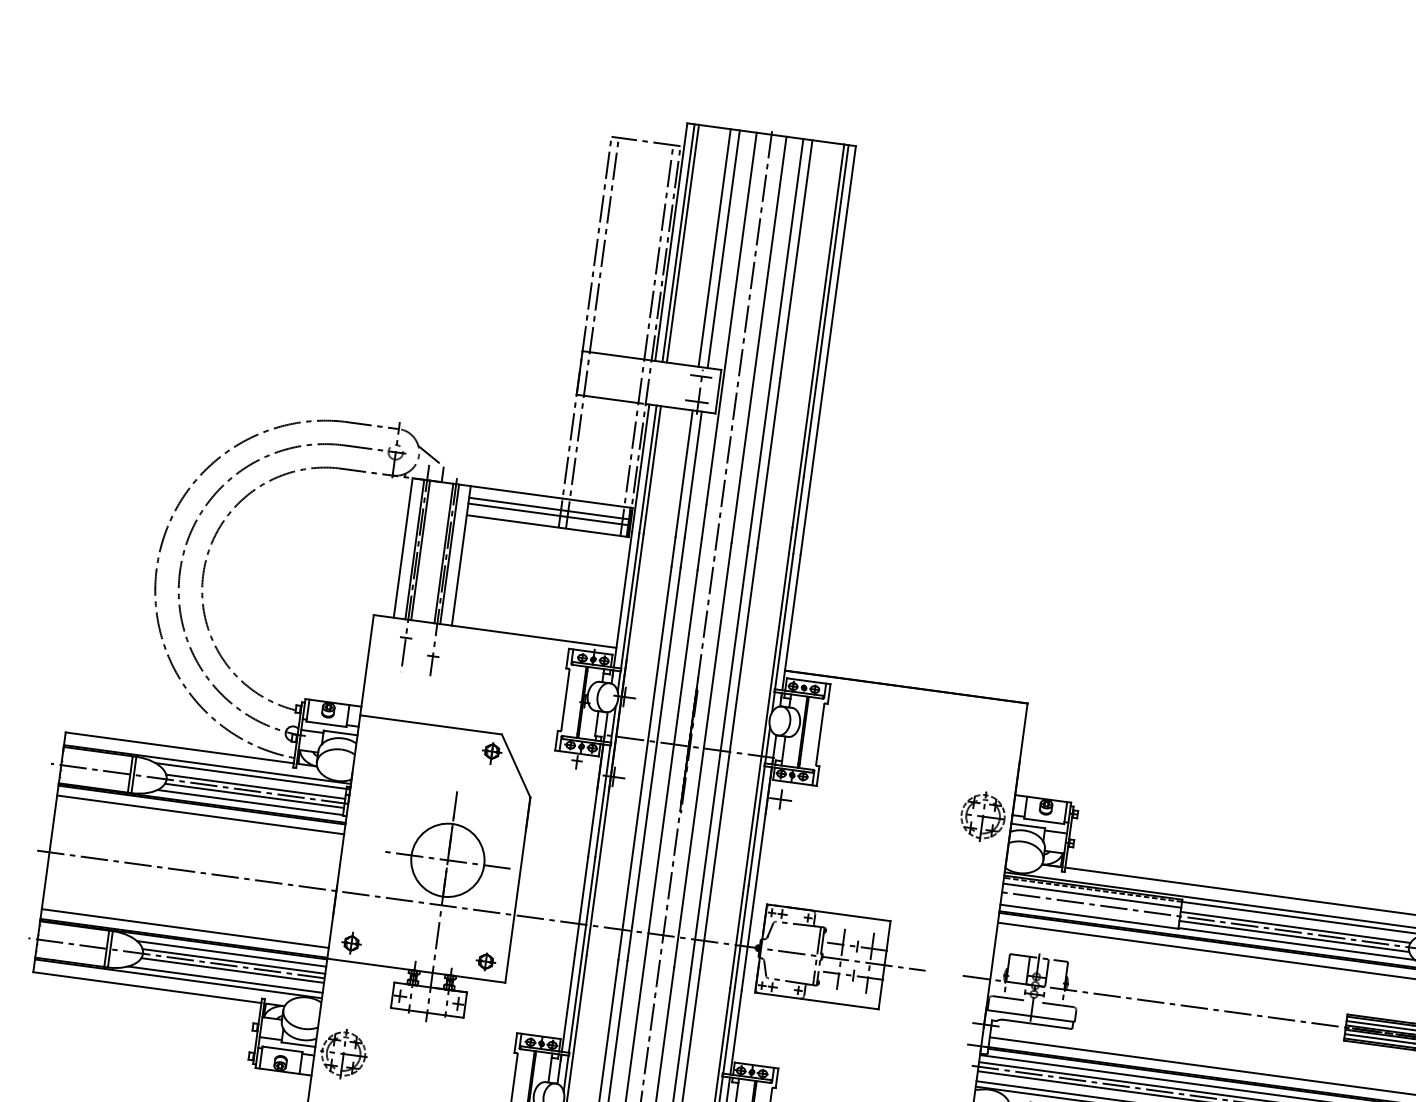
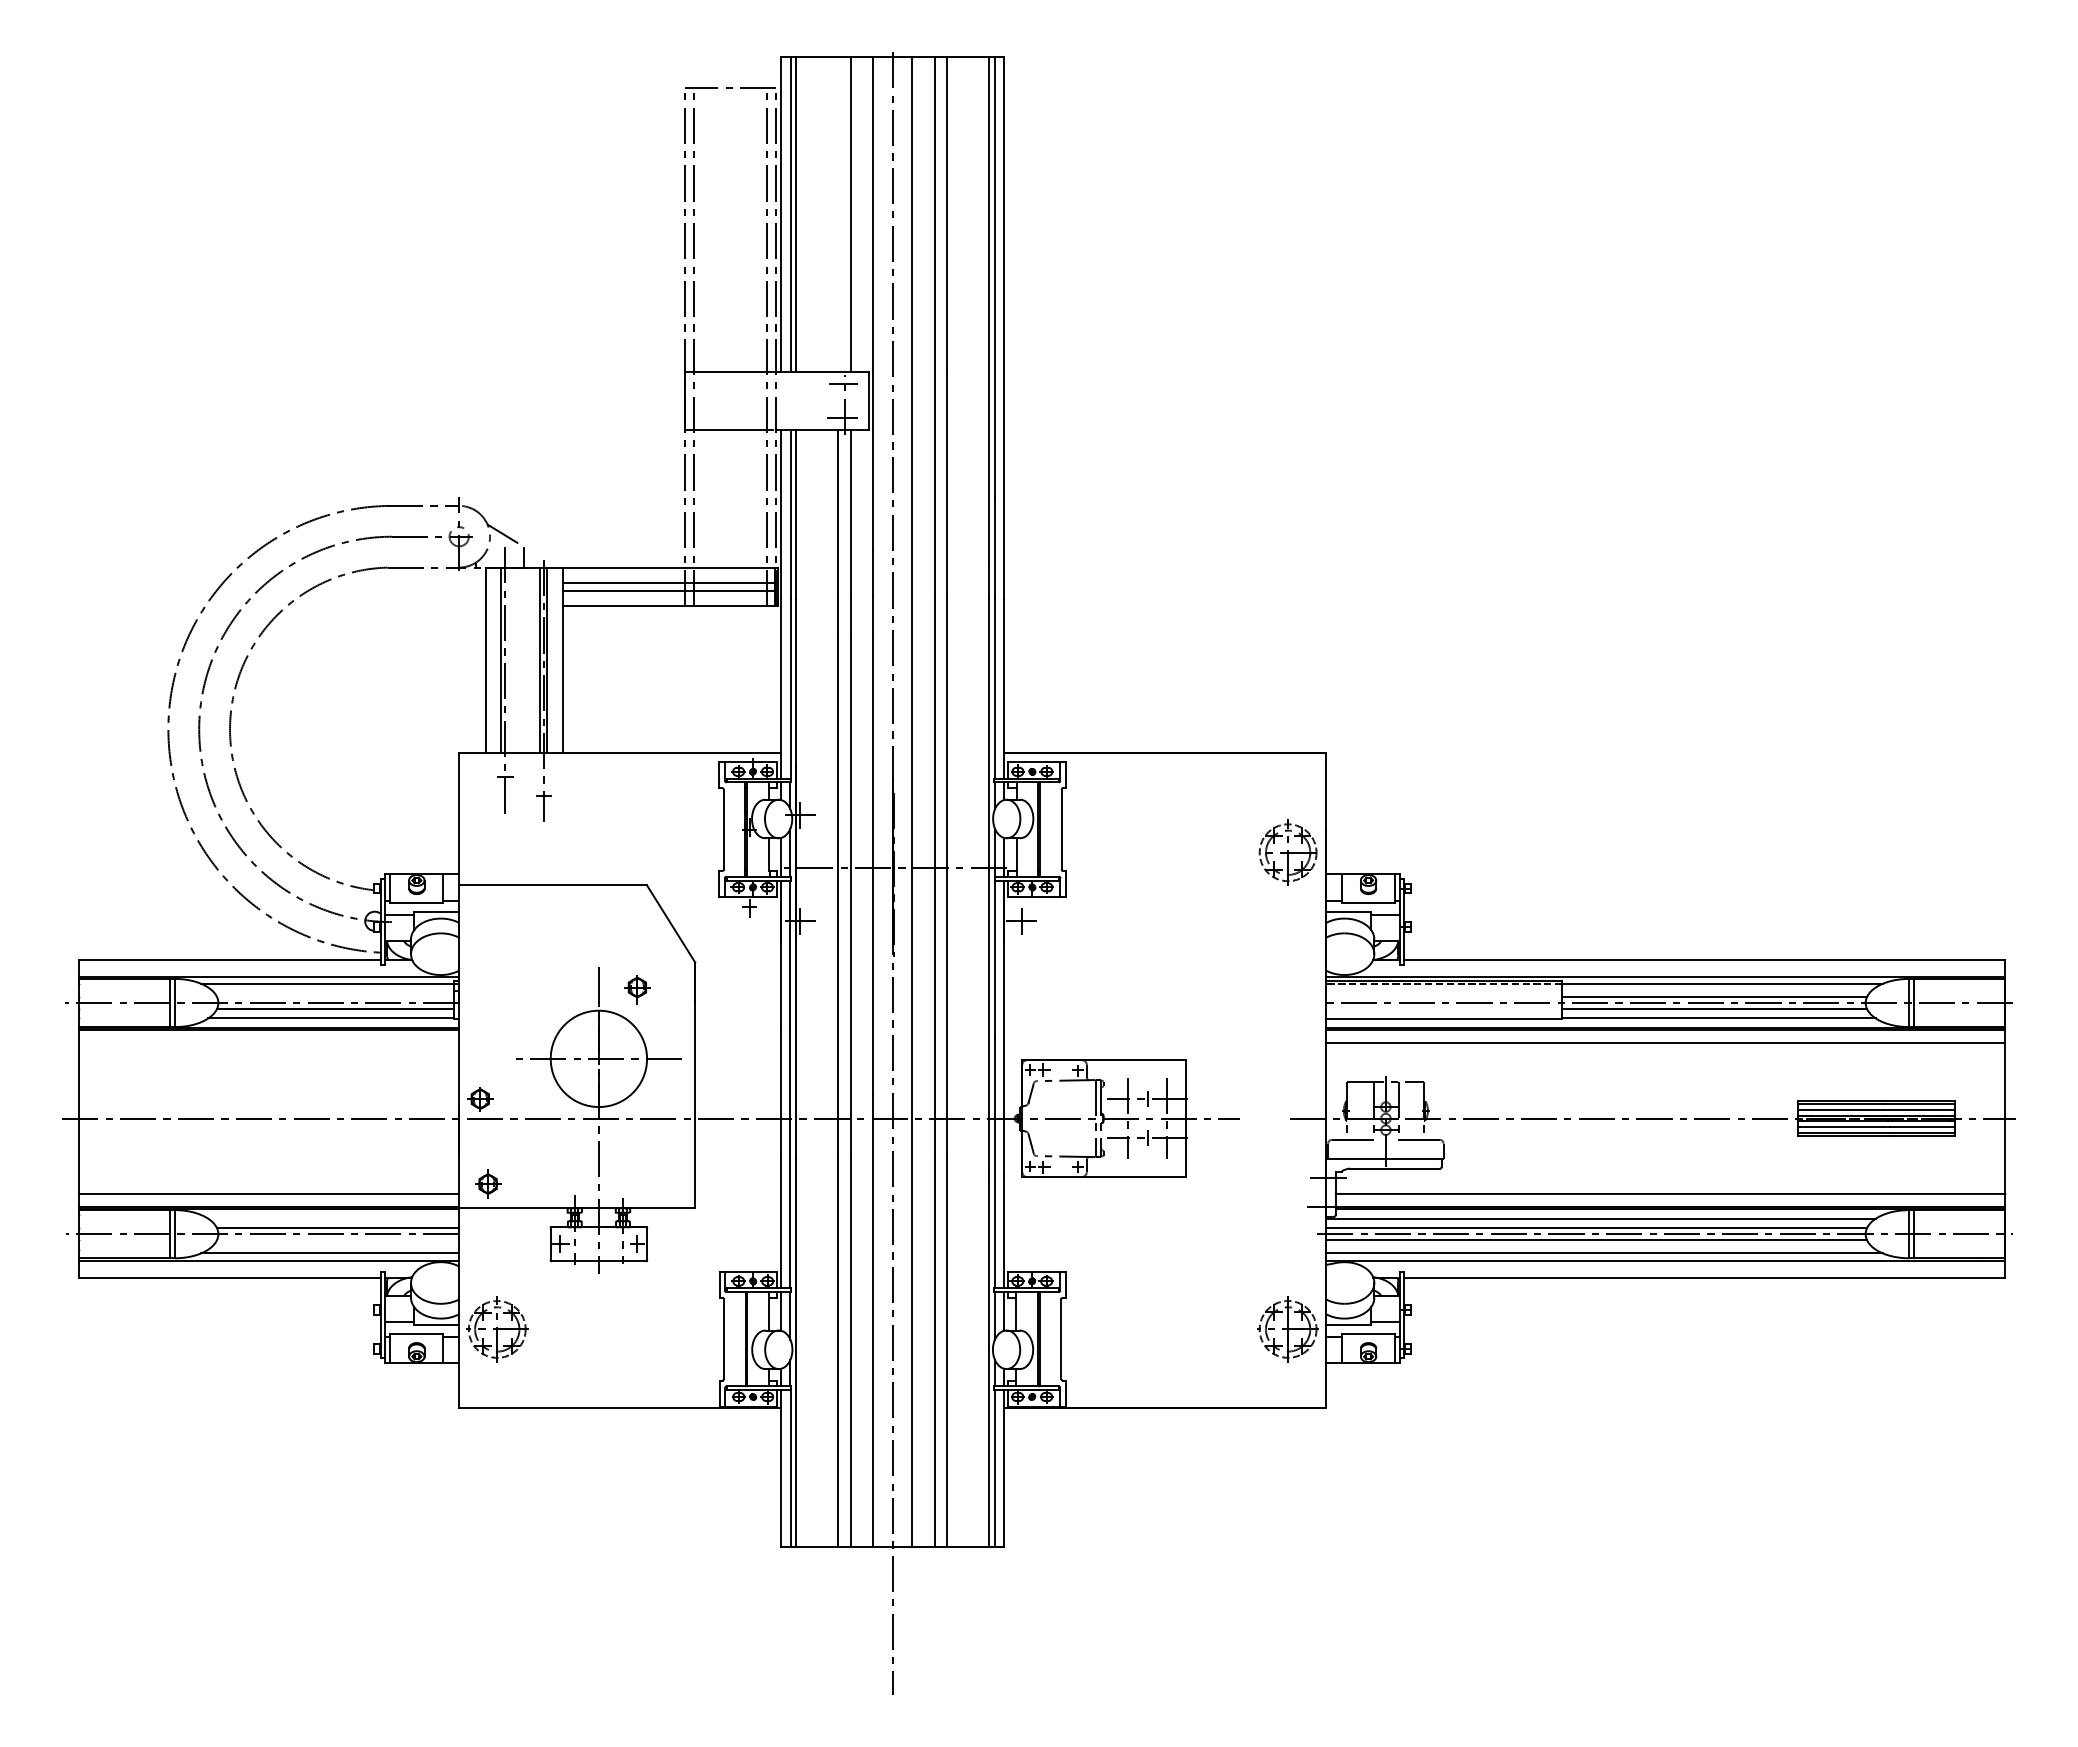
line: (714, 247) -> (838, 214), removed
line: (420, 549) -> (508, 659), removed
part: (492, 753) -> (637, 989), moved
line: (255, 786) -> (335, 996), removed
line: (200, 815) -> (268, 1043), removed
part: (982, 816) -> (1287, 852), moved
line: (1092, 895) -> (1444, 991), removed
line: (231, 953) -> (333, 1218), removed
part: (486, 961) -> (480, 1099), moved
line: (232, 970) -> (337, 1240), removed

